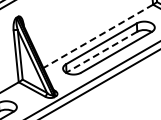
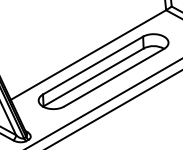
line: (97, 36) -> (87, 55), dashed -> solid
line: (101, 52) -> (93, 77), dashed -> solid

